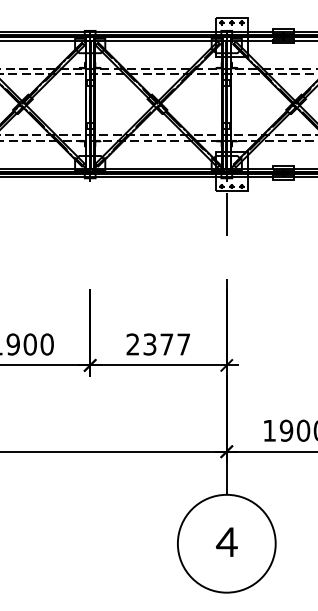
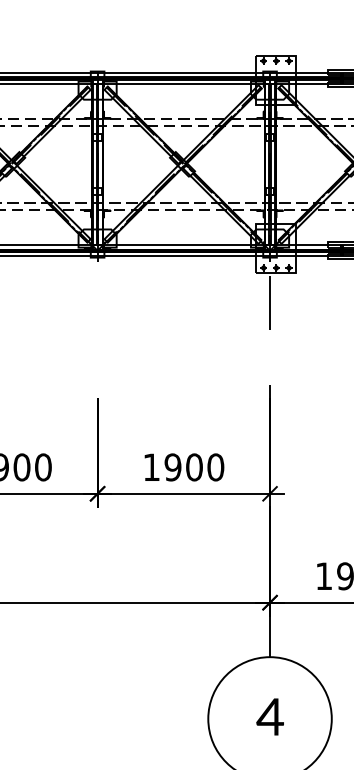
text: (158, 344) -> (183, 467), 2377 -> 1900

